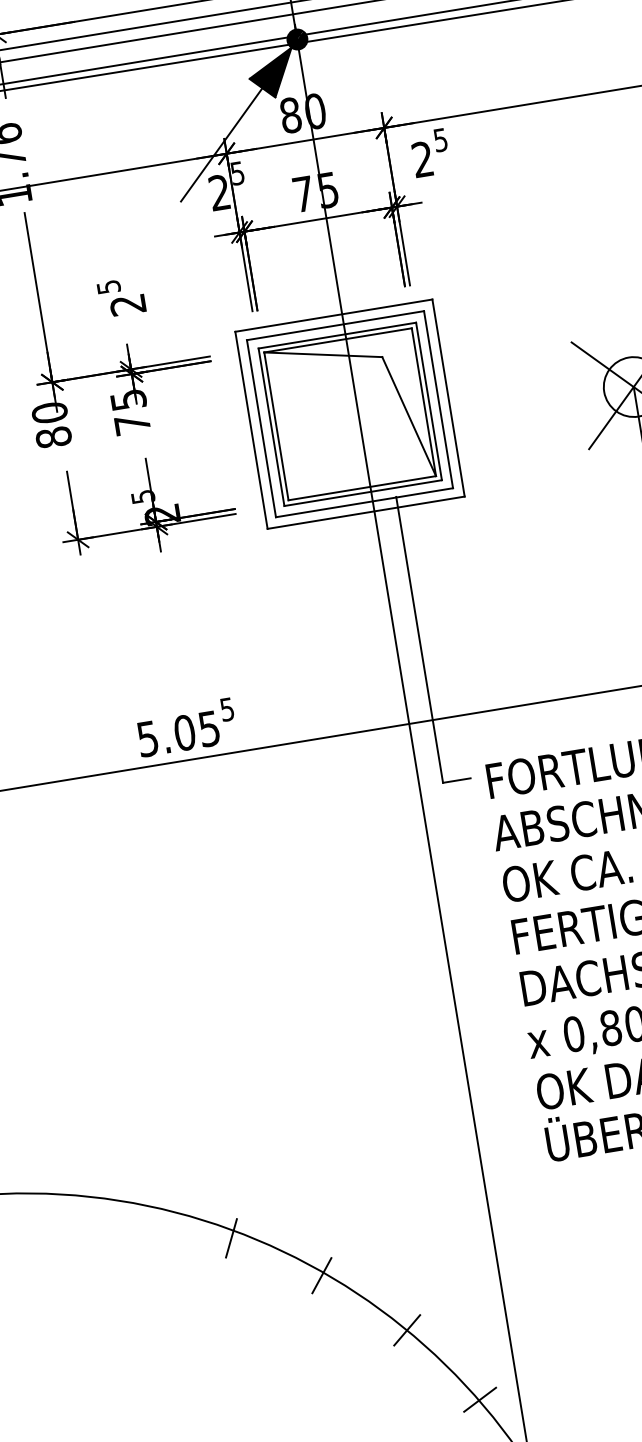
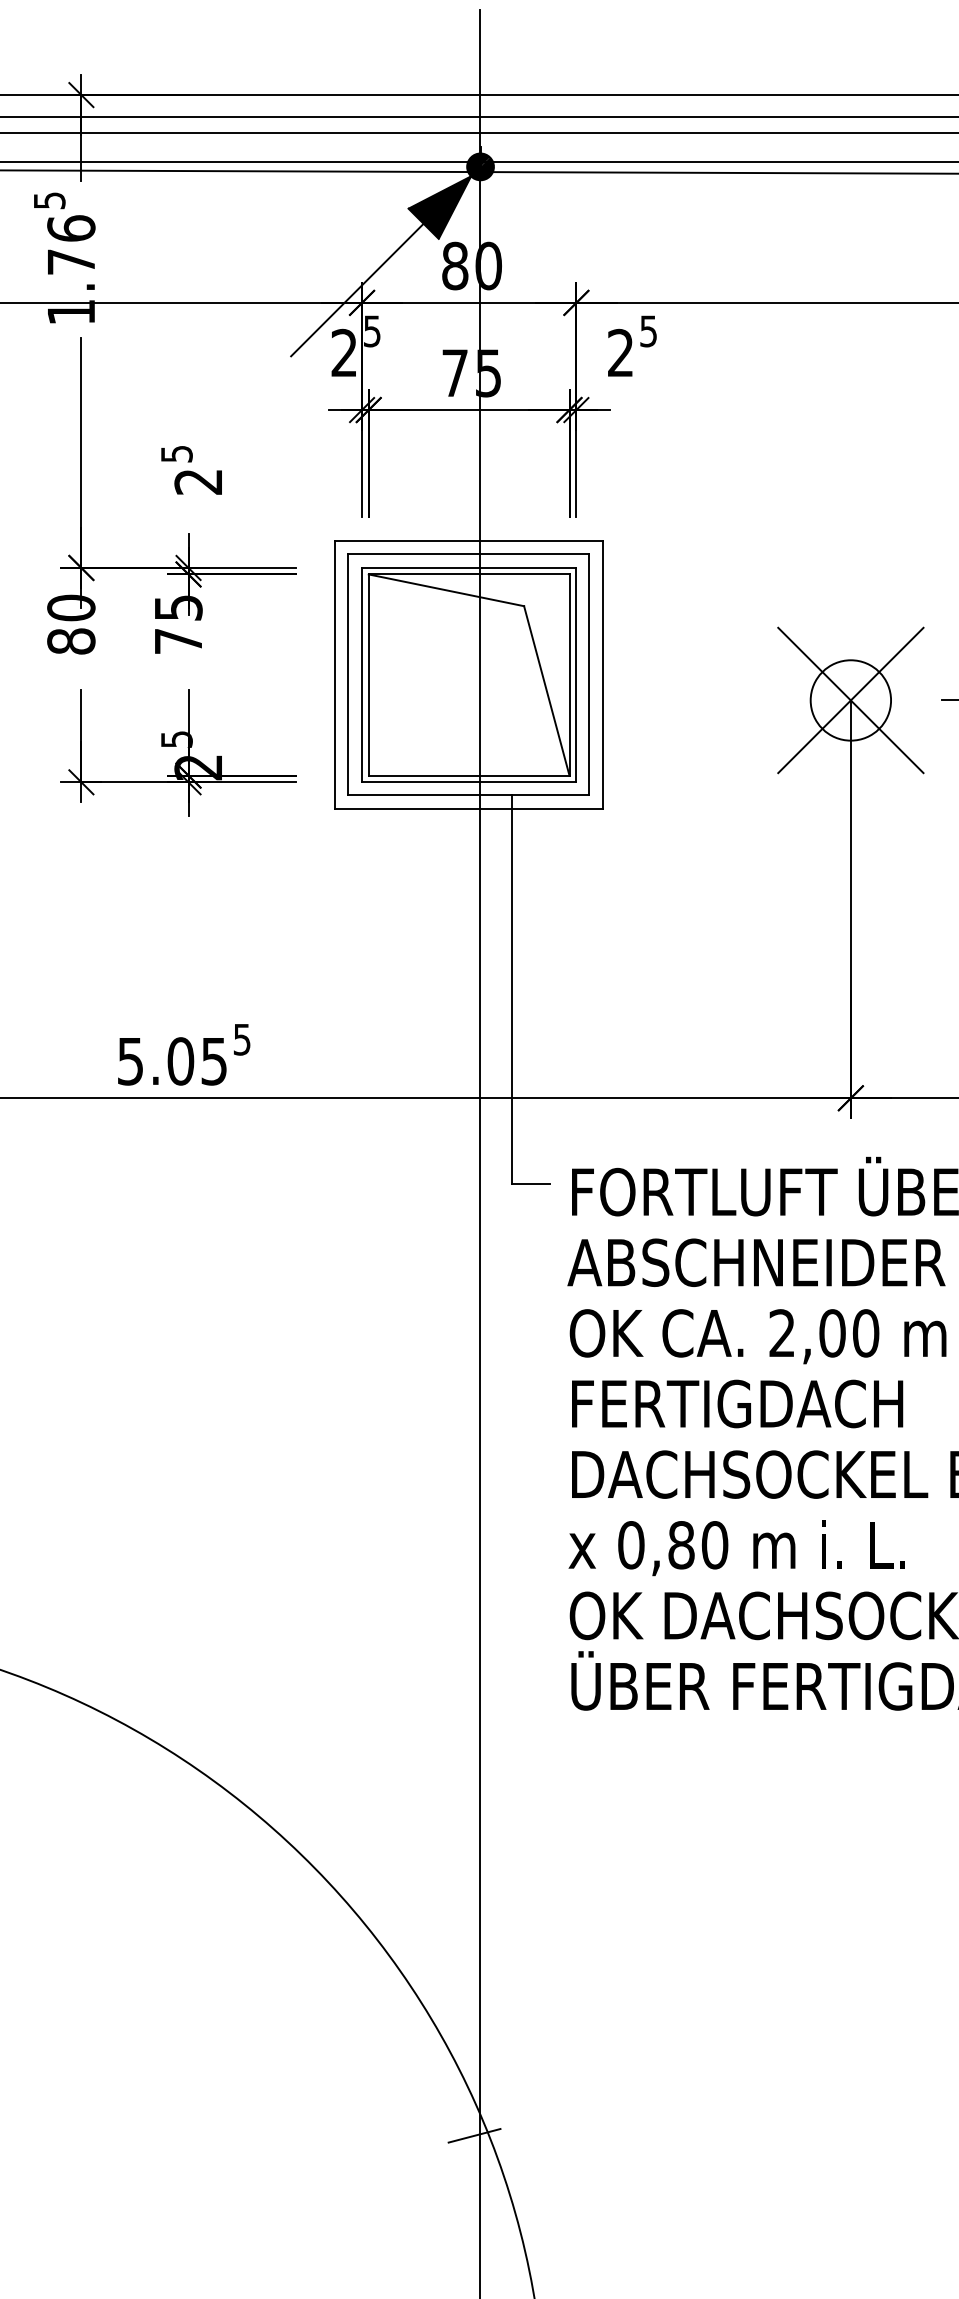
line: (231, 1238) -> (132, 1741), removed
line: (321, 1275) -> (244, 1810), removed
line: (406, 1330) -> (345, 1901), removed
line: (480, 1399) -> (427, 2008), removed

